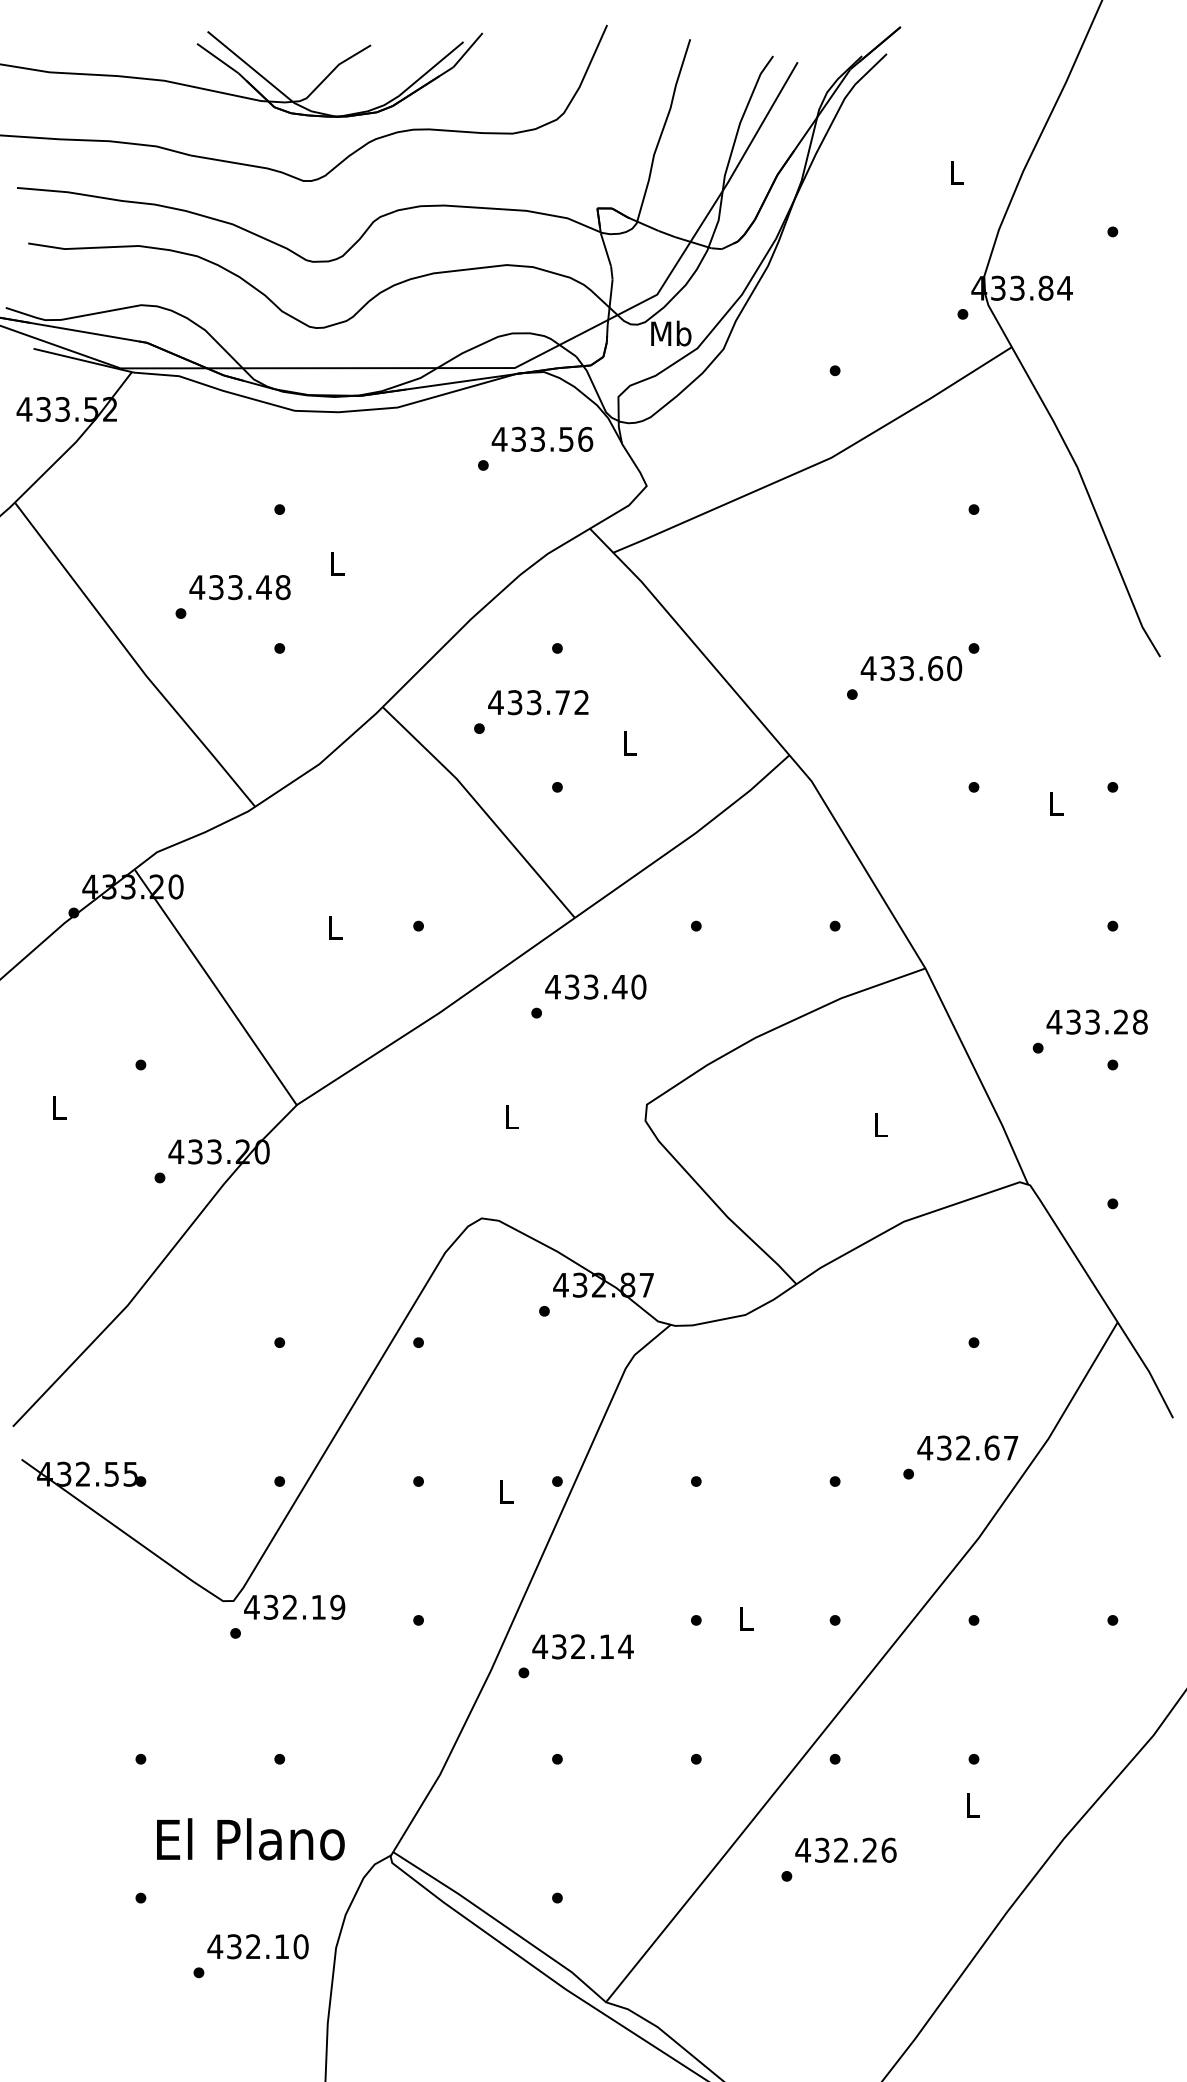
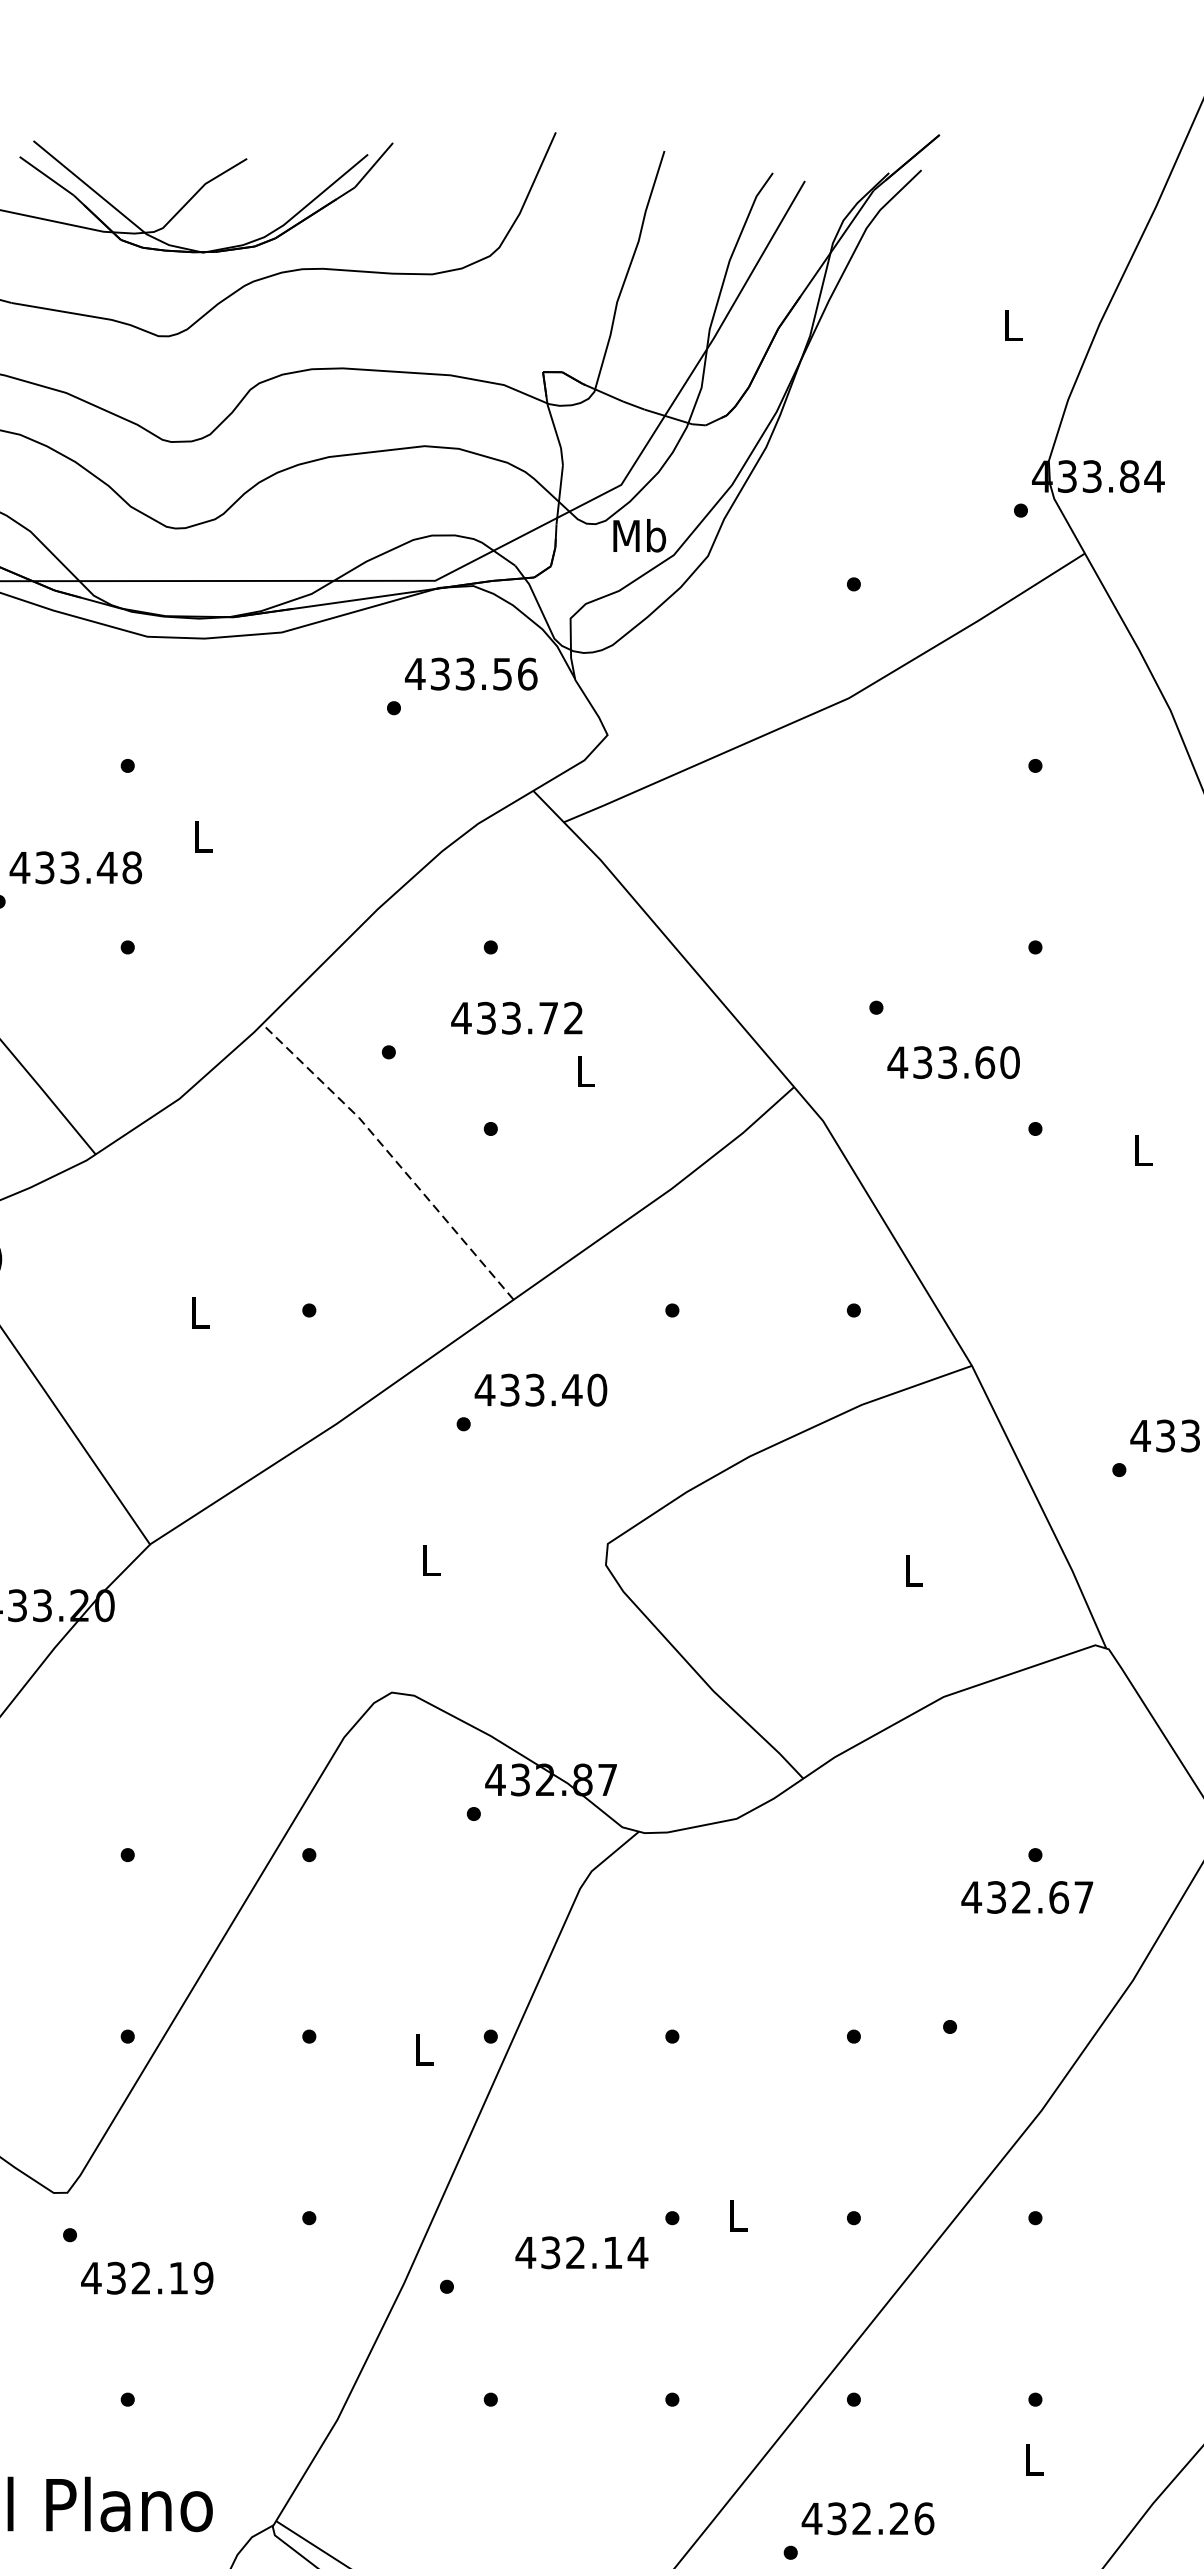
text: (911, 668) -> (953, 1062), moved
text: (538, 702) -> (517, 1018), moved
line: (481, 808) -> (391, 1156), solid -> dashed
text: (967, 1447) -> (1026, 1896), moved
text: (294, 1606) -> (147, 2277), moved
text: (582, 1646) -> (581, 2252), moved

